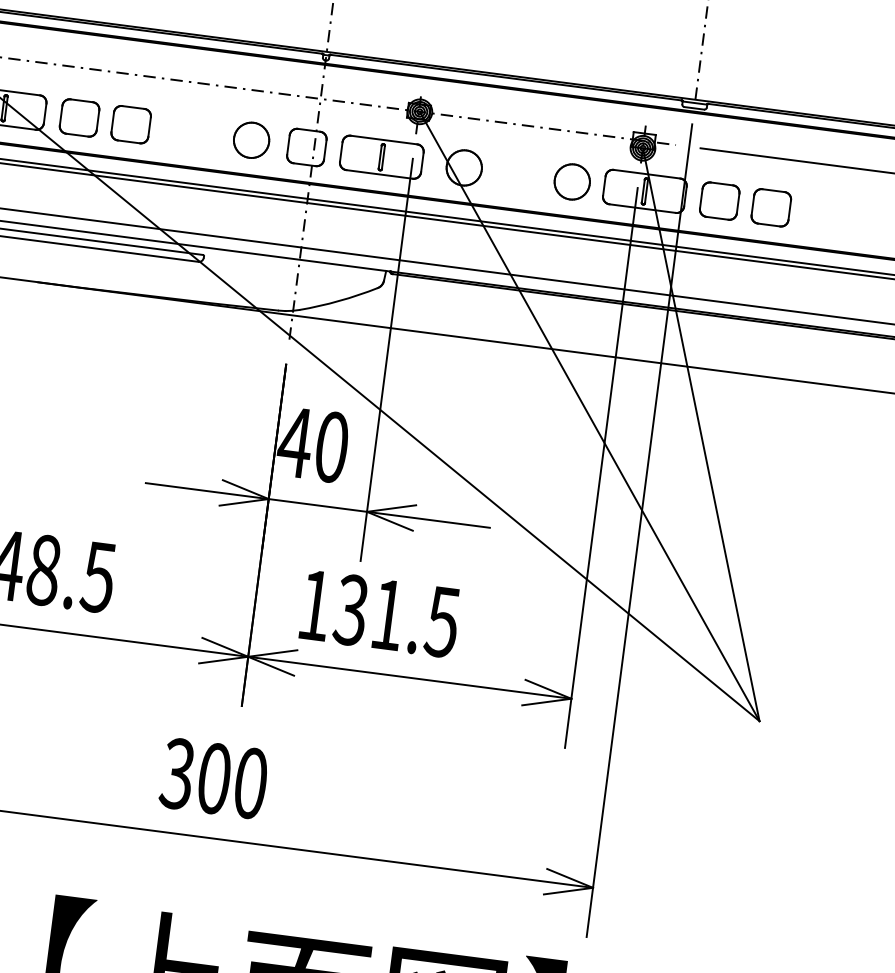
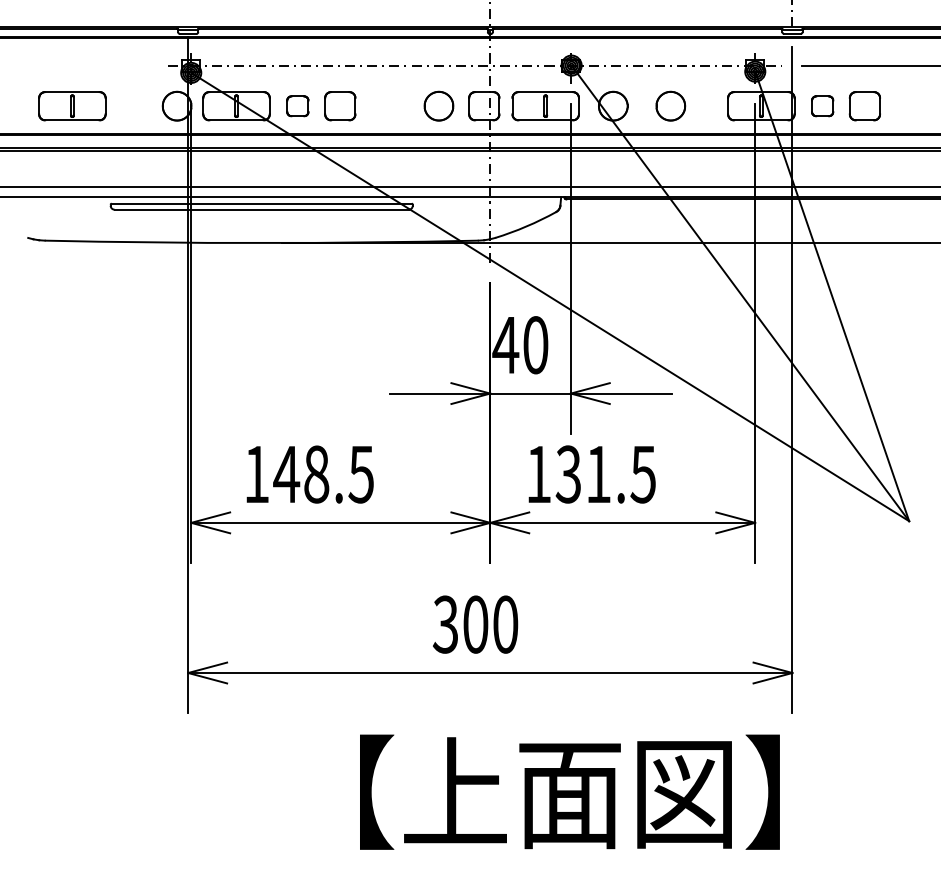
part: (78, 118) -> (297, 106), size x0.7
part: (572, 181) -> (670, 105), moved
part: (719, 201) -> (822, 106), size x0.7

